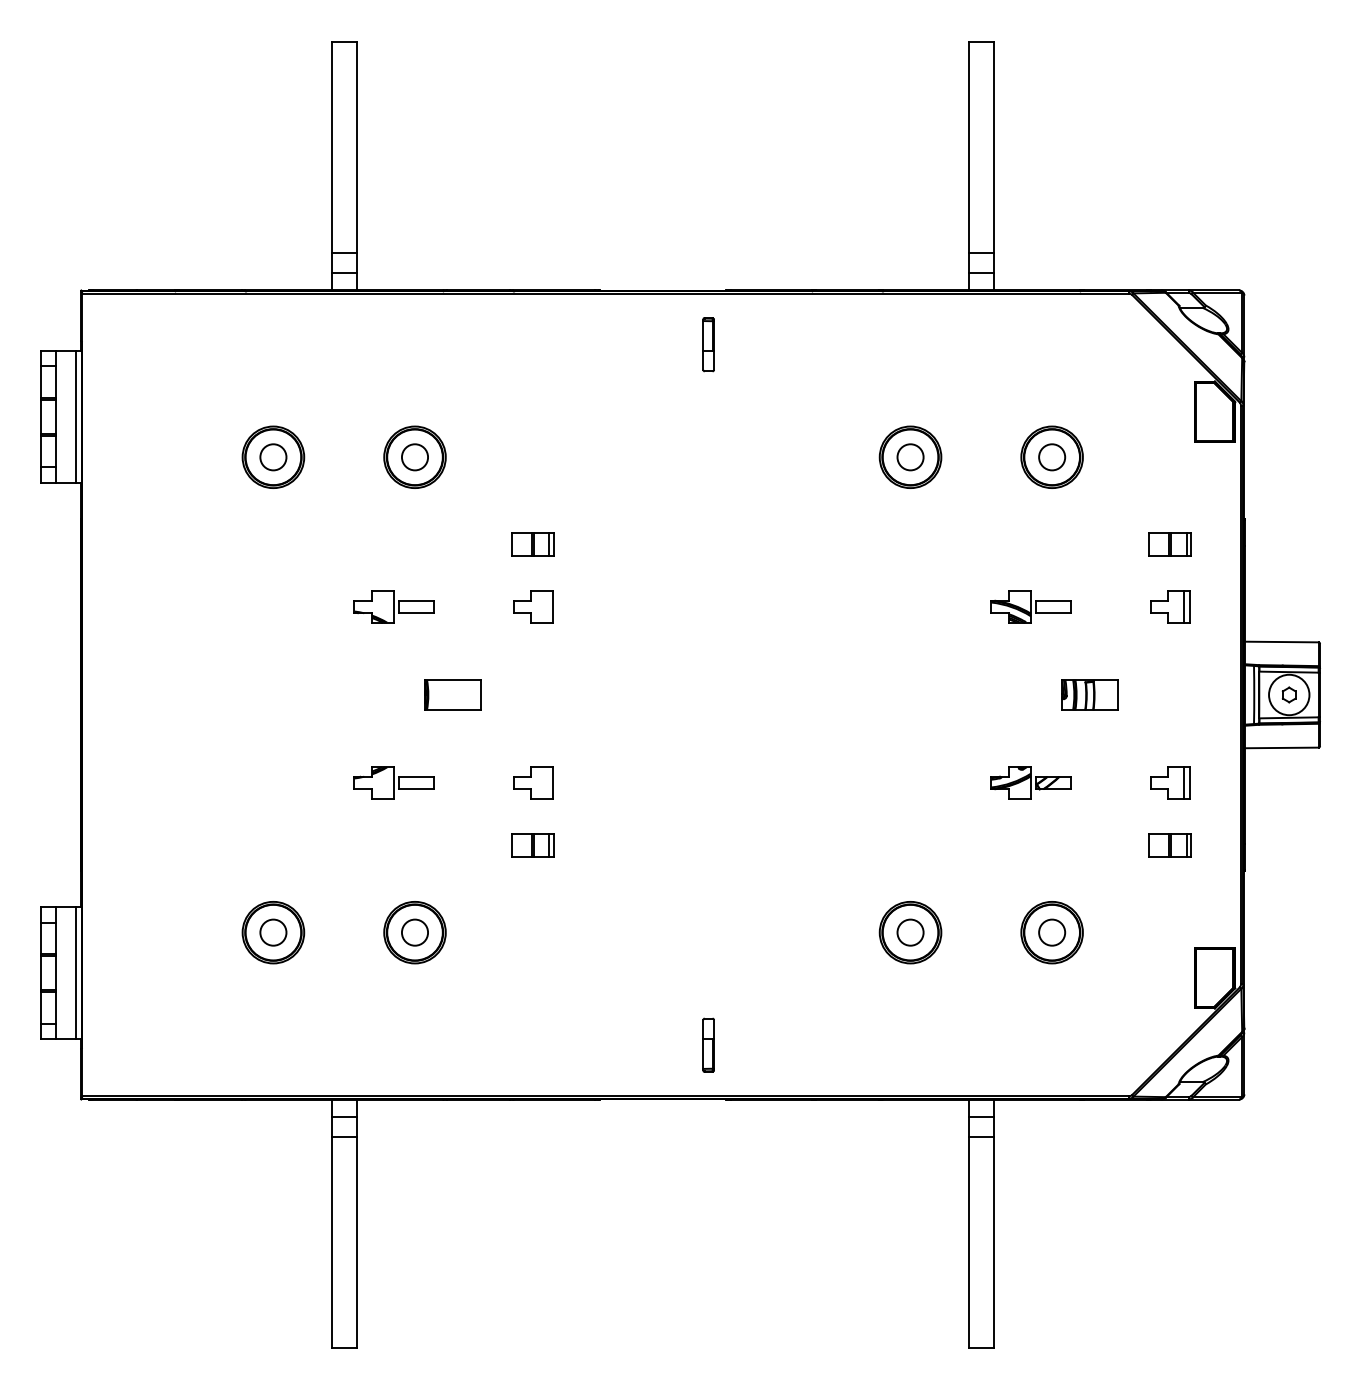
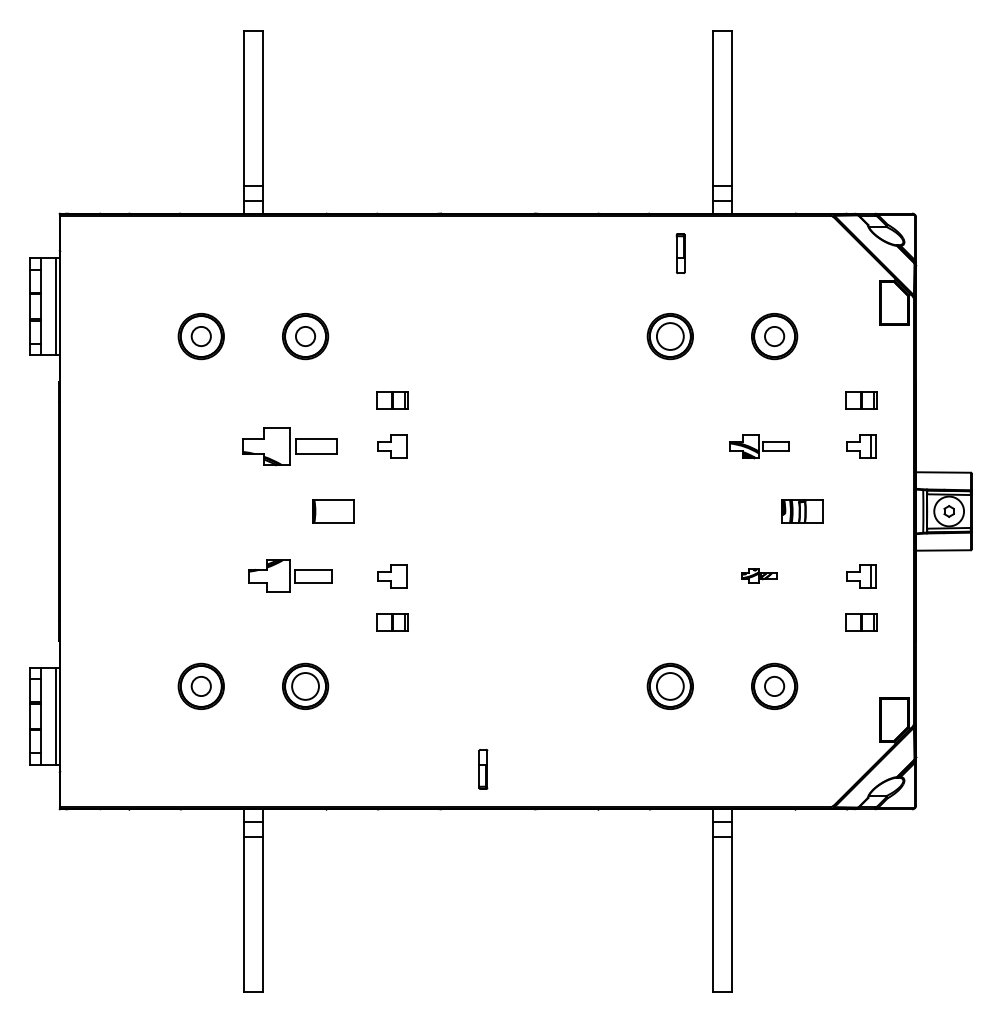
part: (708, 344) -> (680, 253), moved
circle: (910, 457) -> (670, 336), size x1.4
part: (393, 606) -> (289, 446), size x1.6
part: (393, 782) -> (289, 575), size x1.4
part: (1030, 782) -> (758, 575), size x0.6
circle: (414, 932) -> (305, 686), size x1.4
circle: (910, 932) -> (670, 686), size x1.4
part: (708, 1044) -> (483, 768), moved

